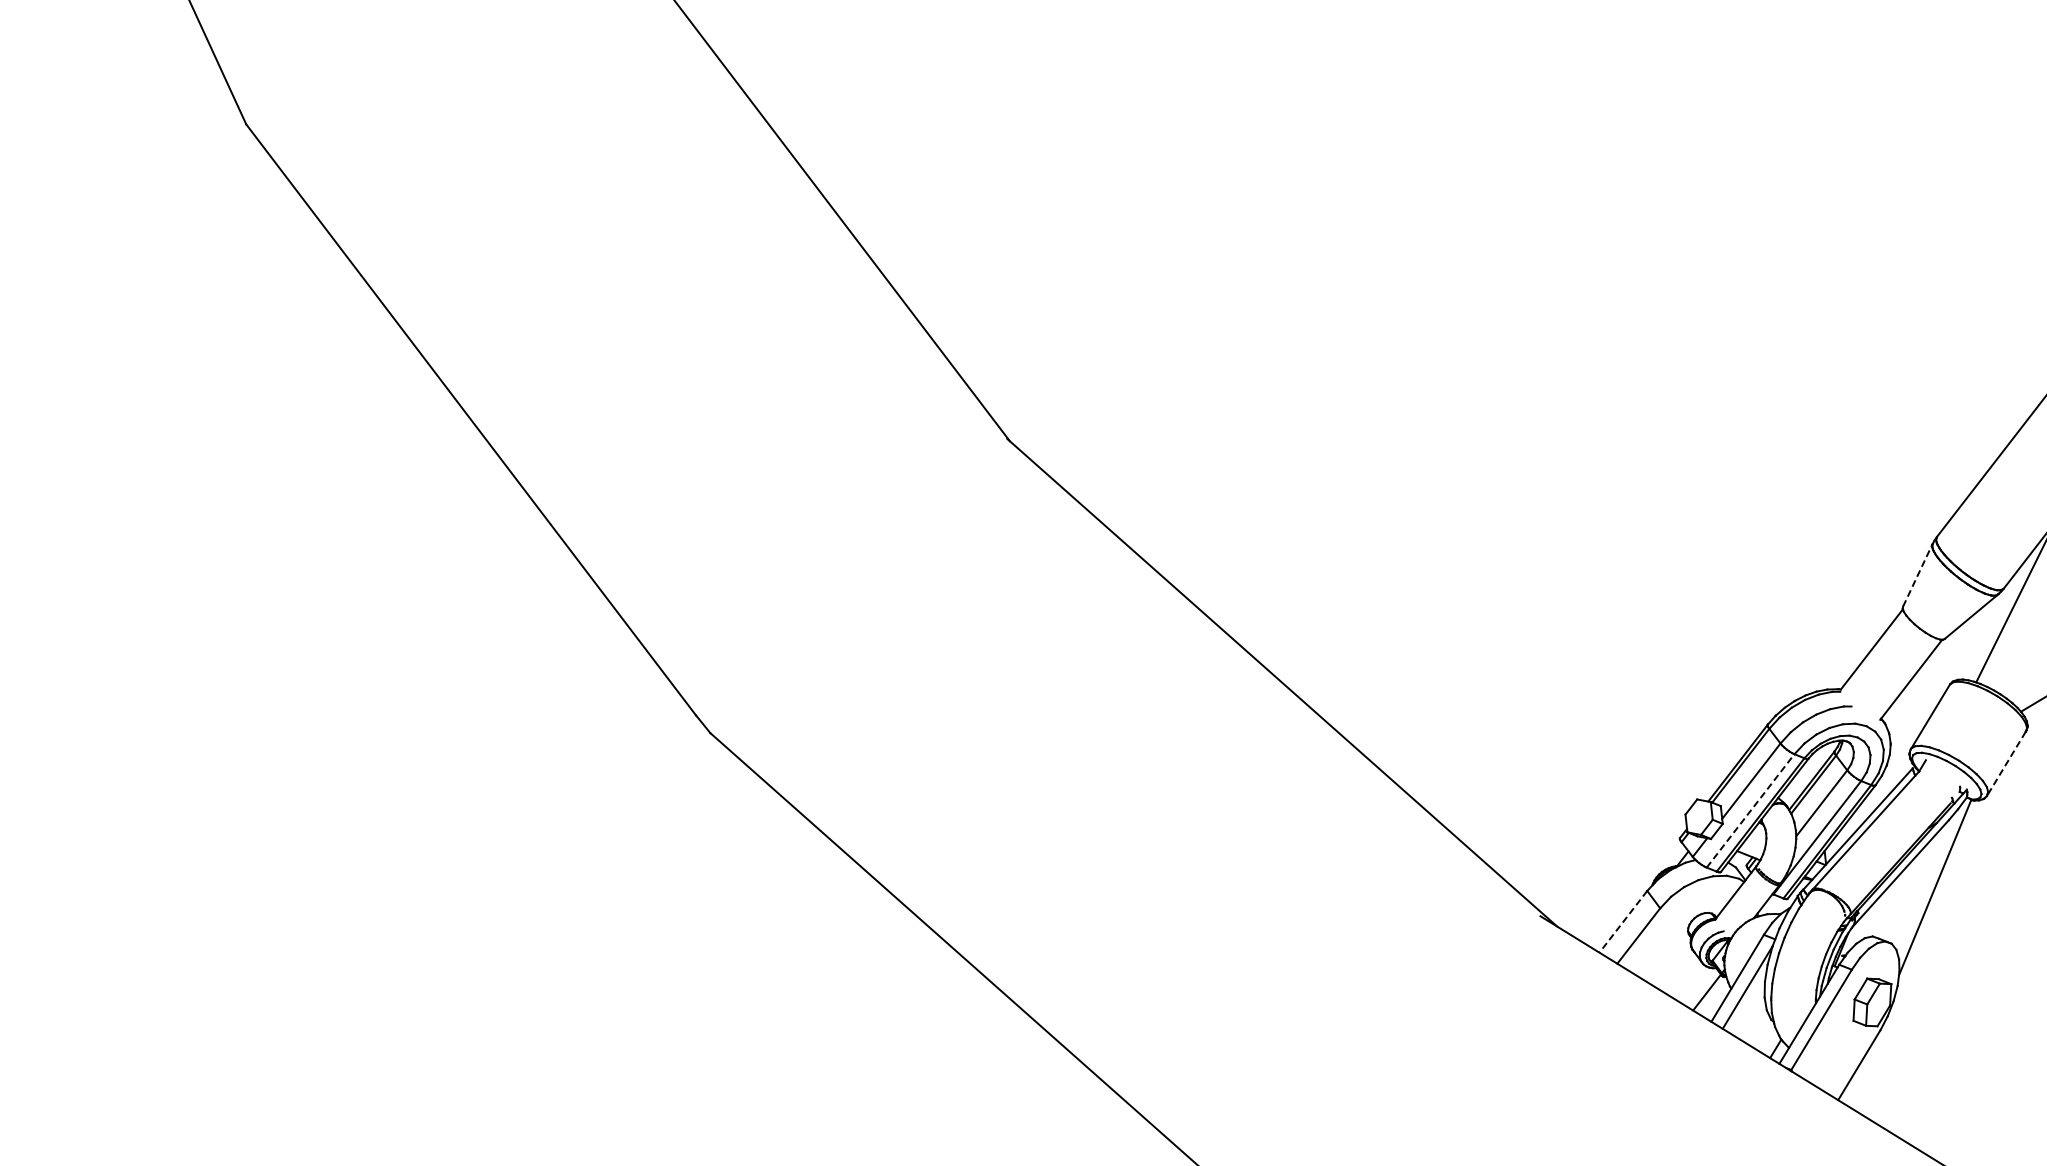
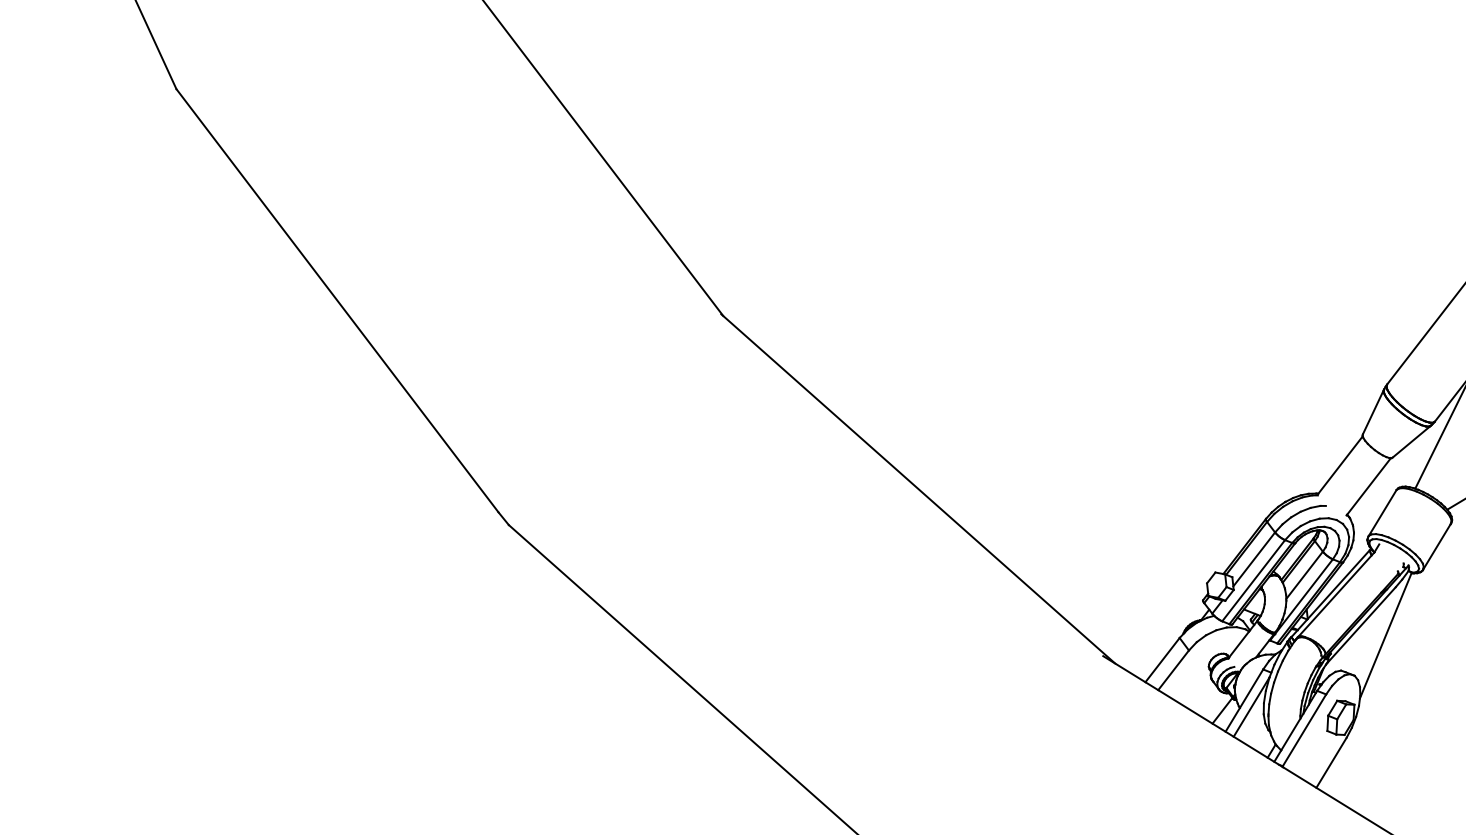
line: (1917, 575) -> (1373, 412), dashed -> solid
line: (2006, 764) -> (1436, 547), dashed -> solid
line: (1750, 810) -> (1253, 580), dashed -> solid
line: (1623, 922) -> (1162, 660), dashed -> solid

